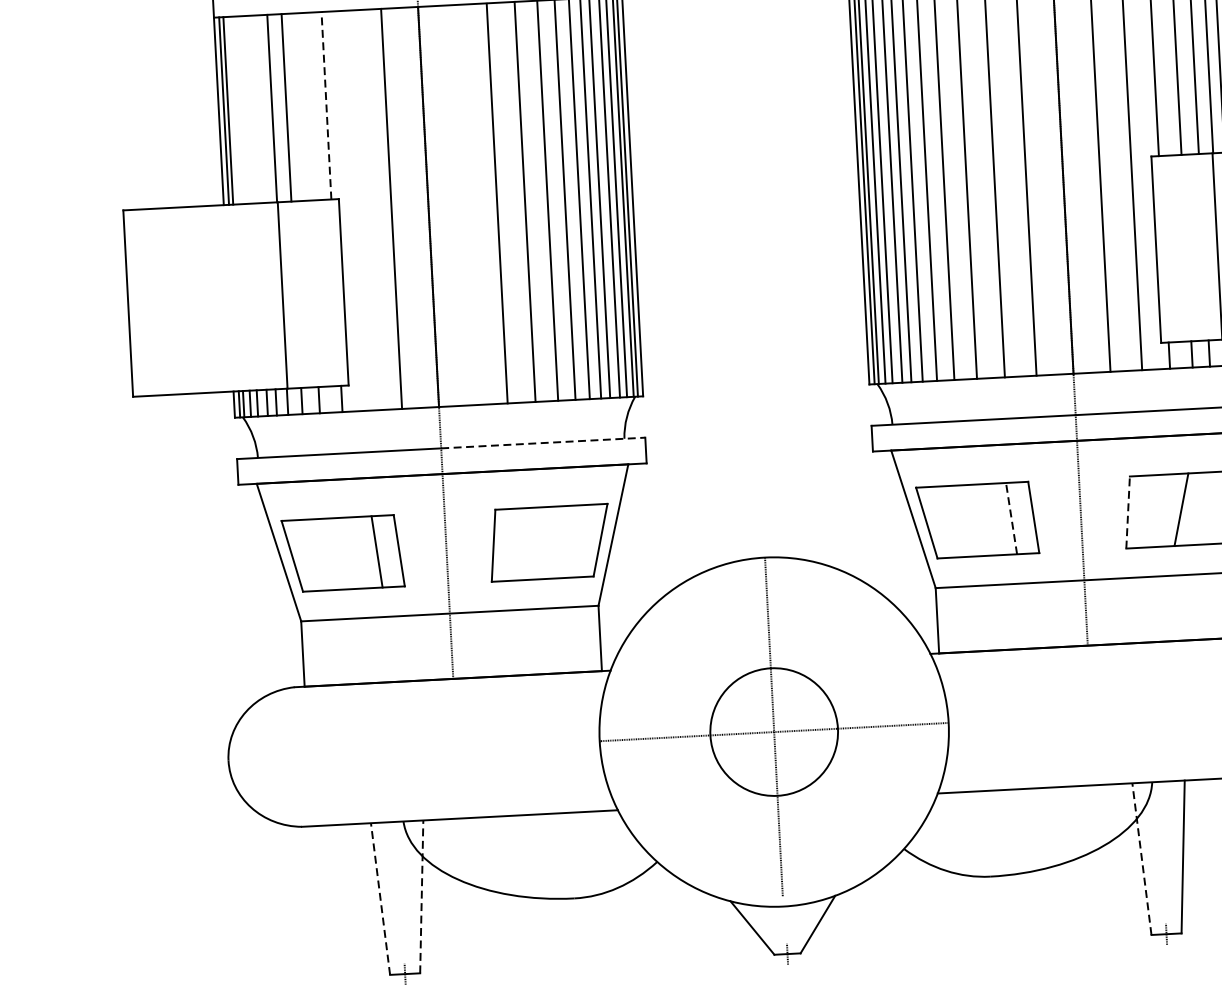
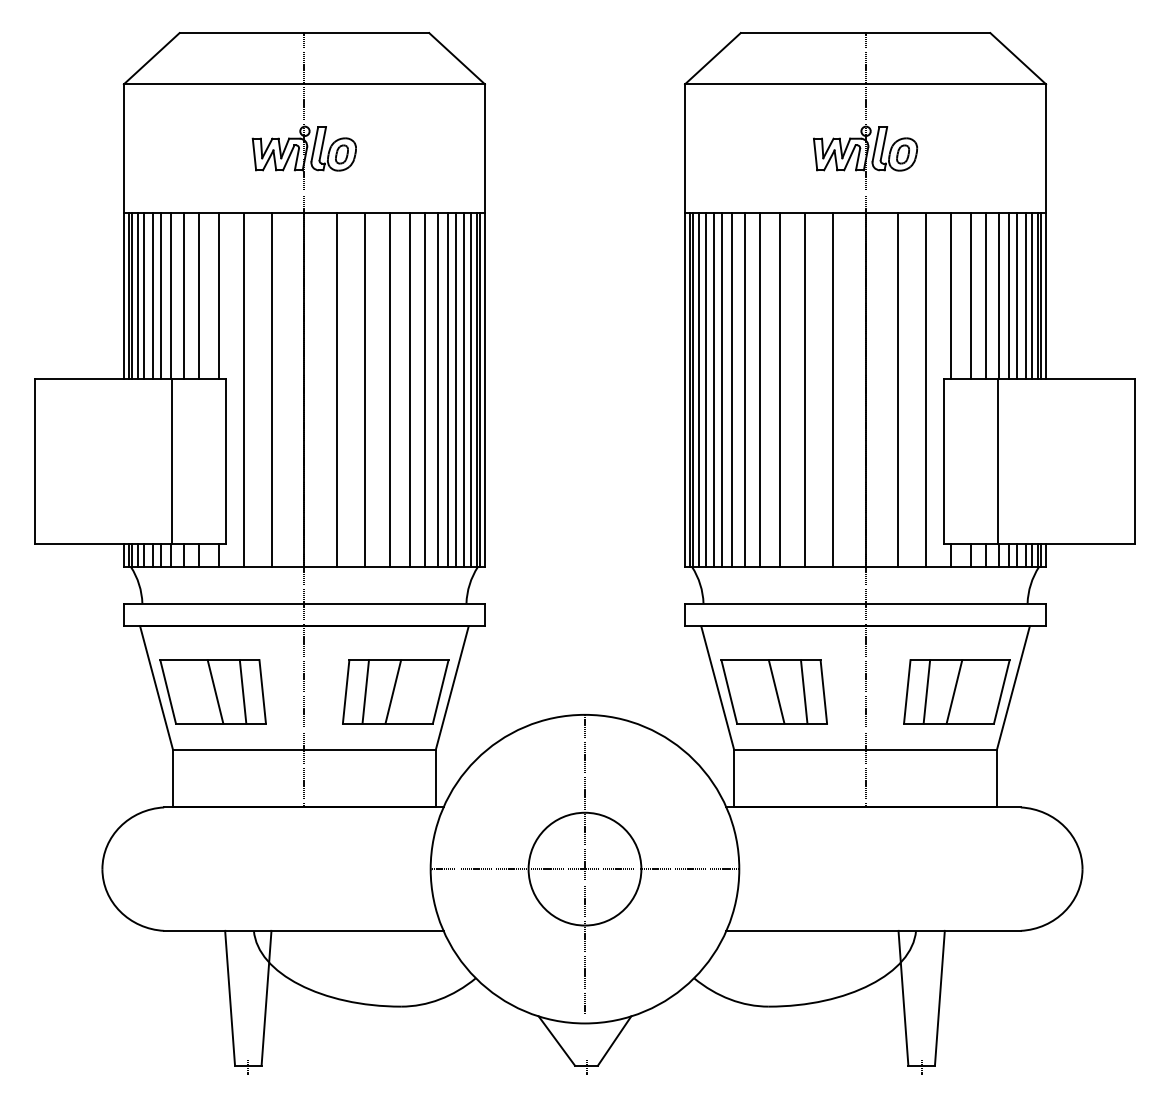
line: (304, 106) -> (199, 295), added
line: (326, 106) -> (219, 296), dashed -> solid
line: (252, 108) -> (153, 295), added
line: (261, 108) -> (161, 295), added
line: (235, 109) -> (138, 295), added
line: (242, 109) -> (144, 295), added
line: (465, 204) -> (337, 389), added
line: (359, 209) -> (243, 389), added
line: (544, 442) -> (395, 603), dashed -> solid
line: (1149, 510) -> (926, 691), added
line: (1128, 512) -> (907, 691), dashed -> solid
line: (1011, 518) -> (804, 691), dashed -> solid
line: (980, 519) -> (776, 691), added
line: (547, 542) -> (393, 691), added
line: (515, 544) -> (365, 691), added
line: (345, 553) -> (215, 691), added
line: (1142, 859) -> (903, 998), dashed -> solid
line: (421, 897) -> (266, 998), dashed -> solid
line: (381, 899) -> (230, 998), dashed -> solid

